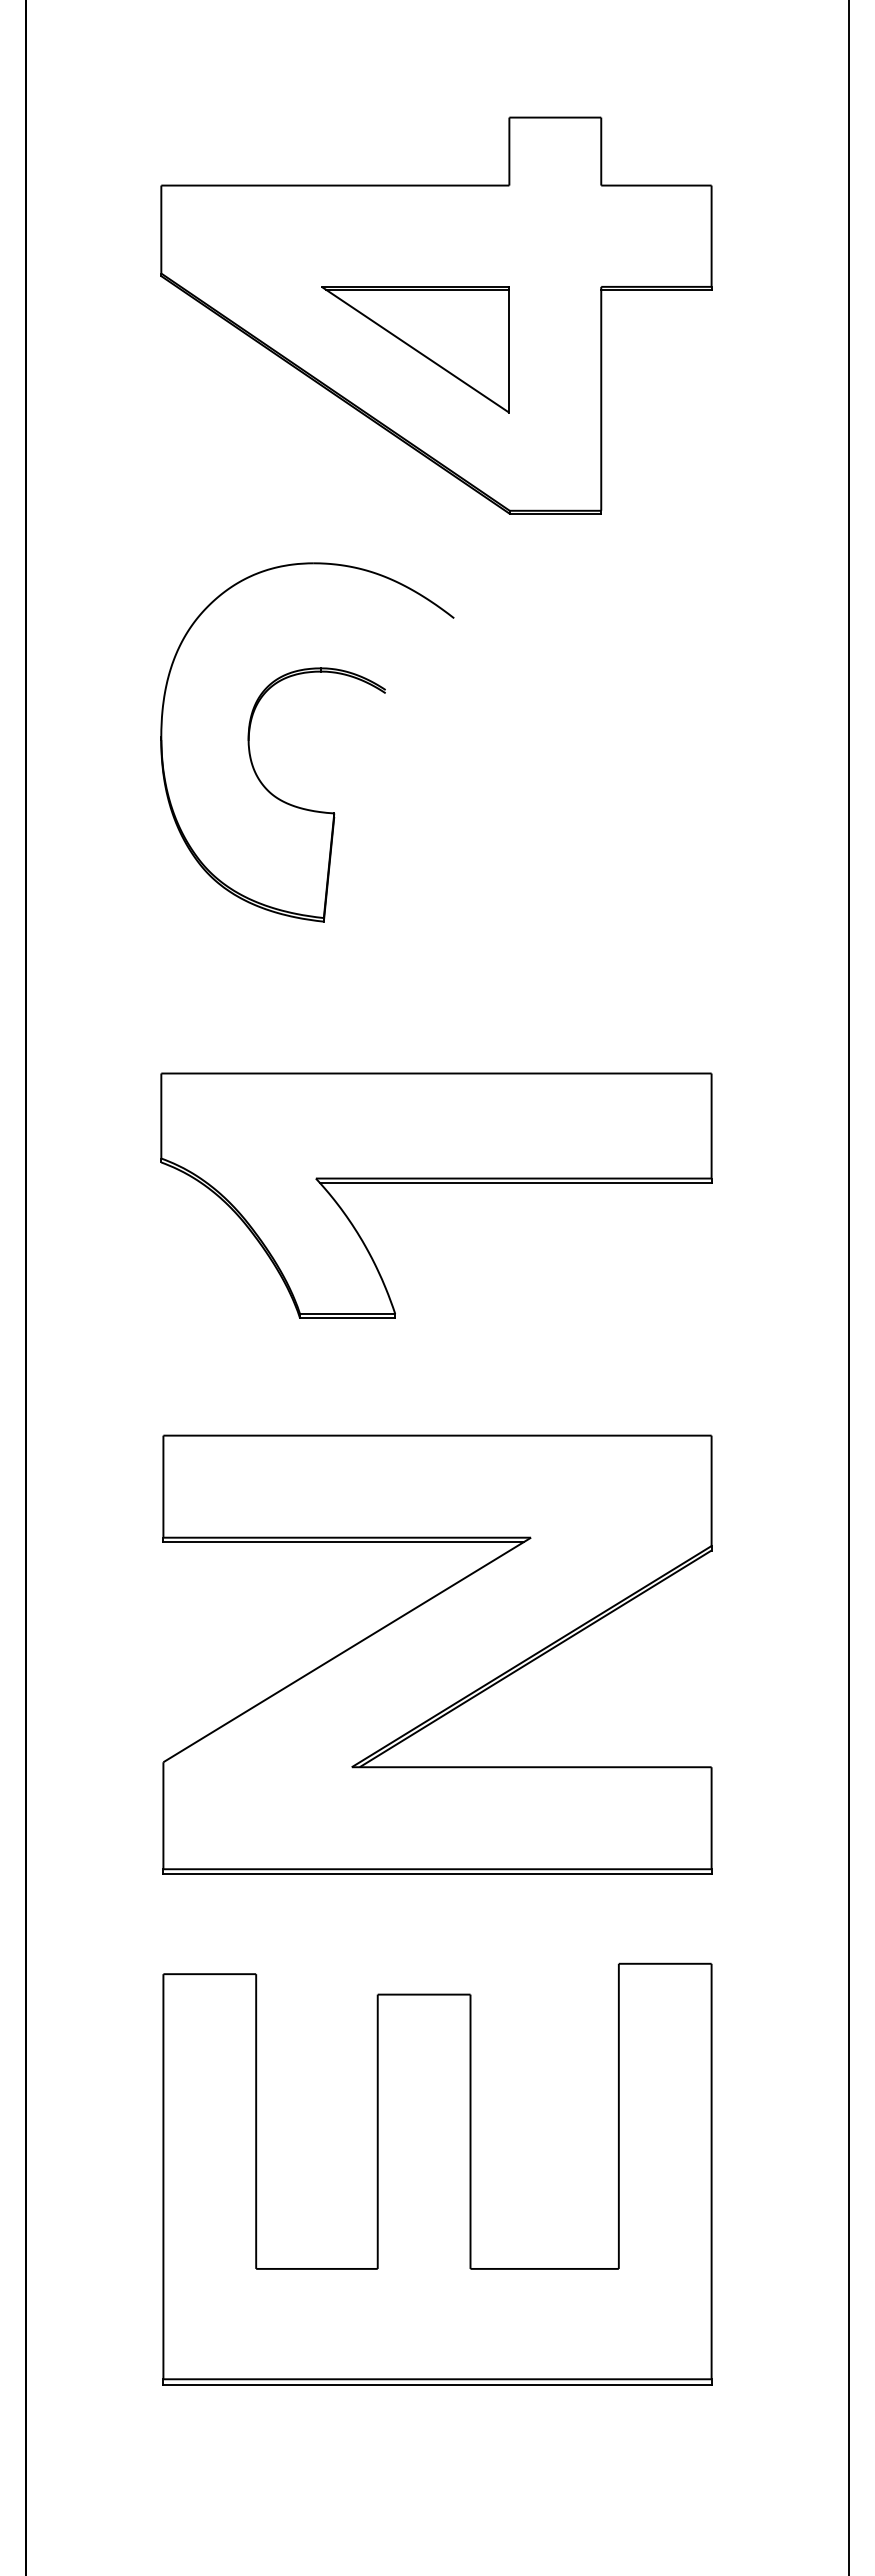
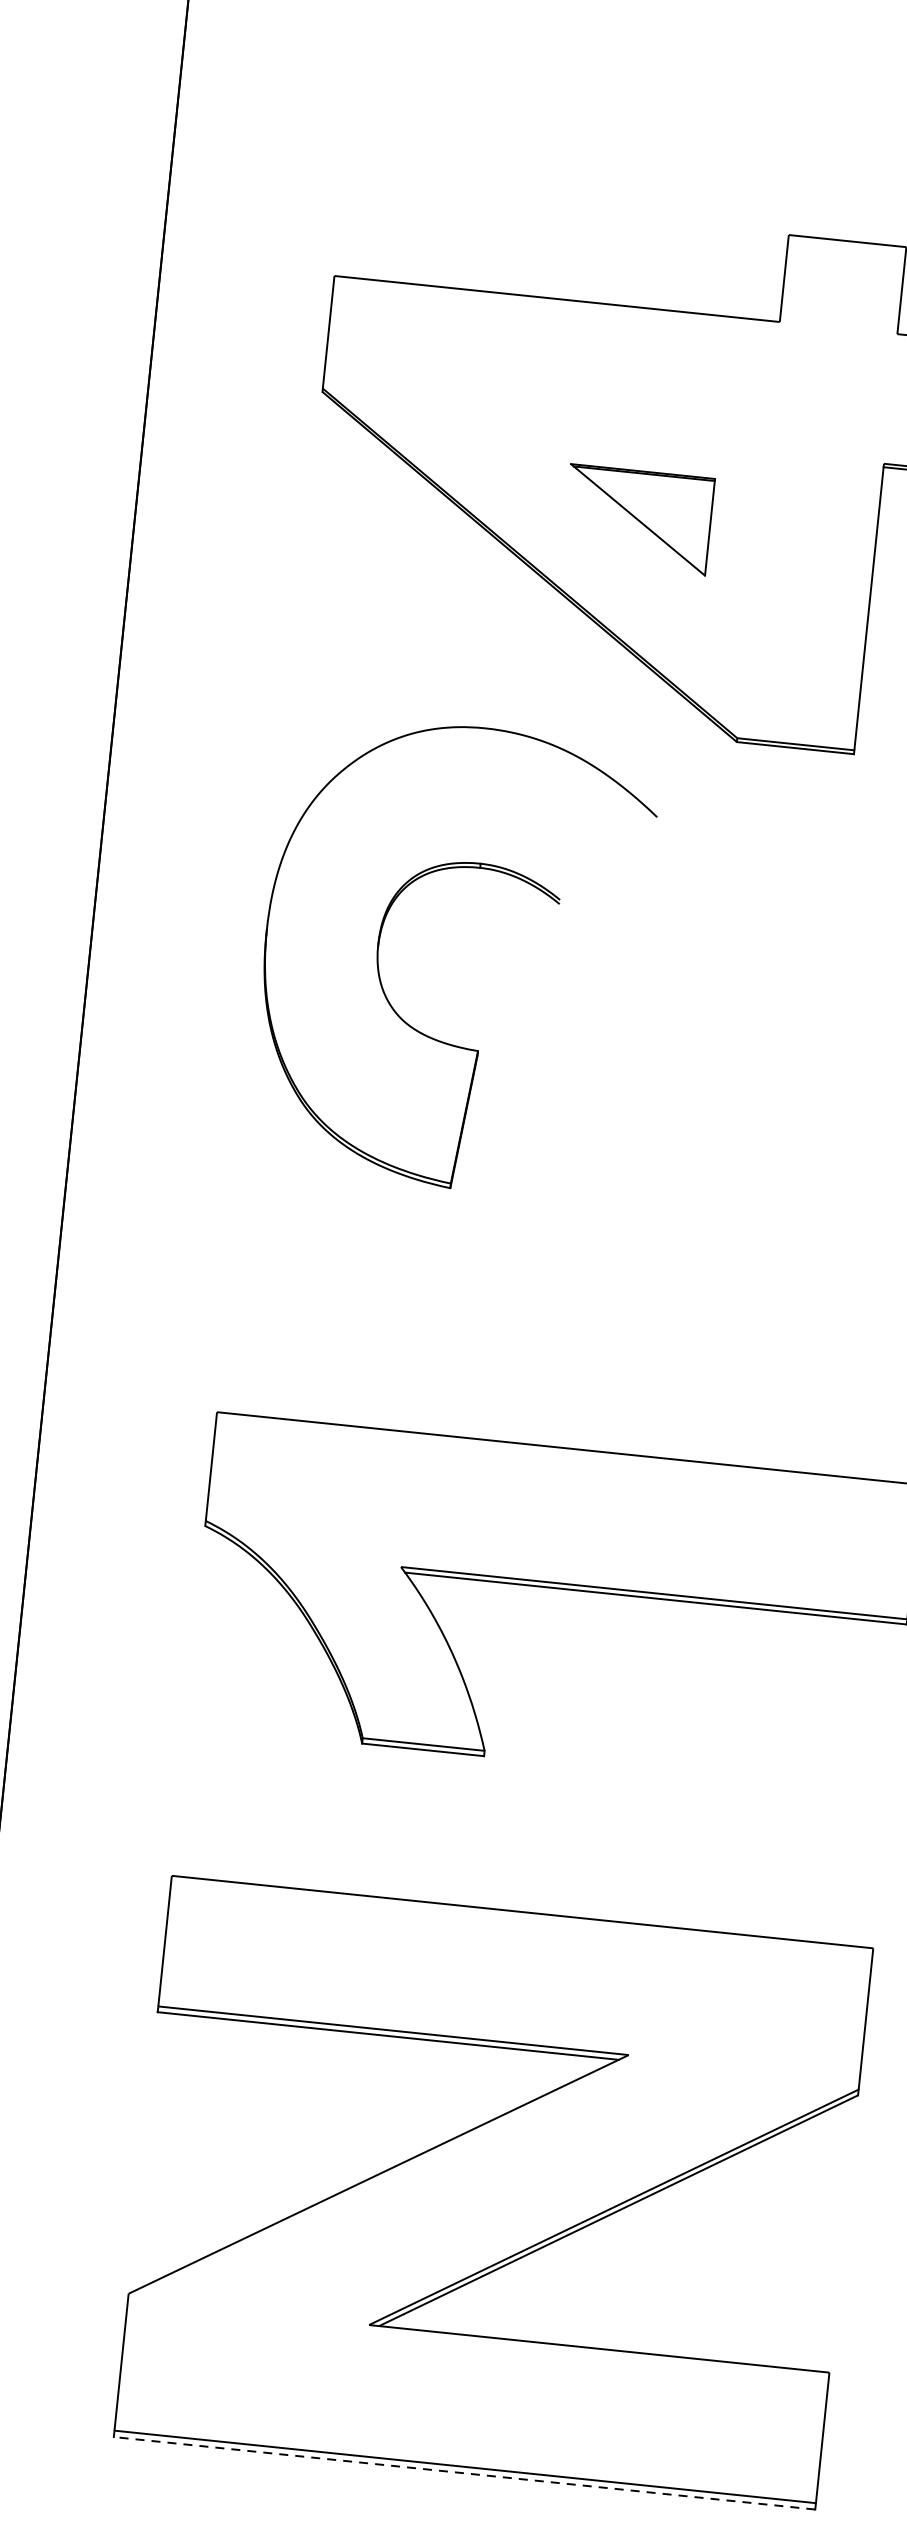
part: (415, 349) -> (638, 519), size x0.6
part: (250, 749) -> (379, 958), moved
line: (437, 1874) -> (464, 2473), solid -> dashed

